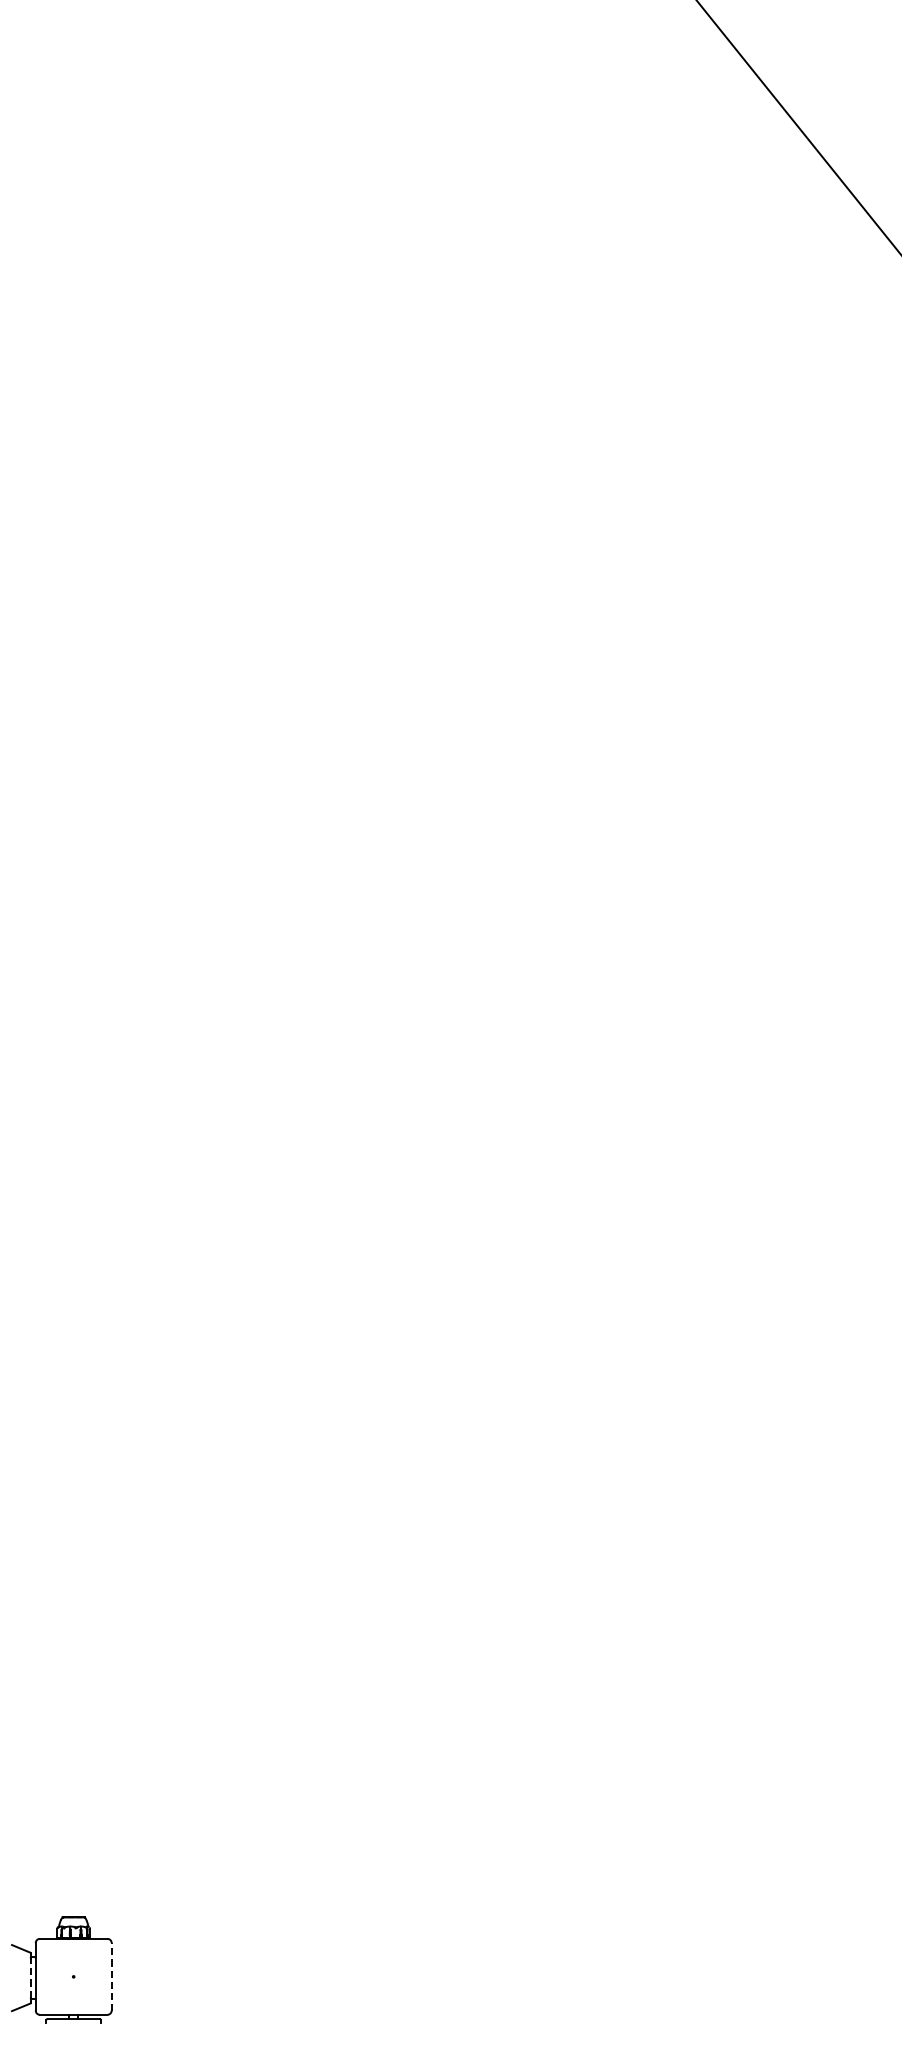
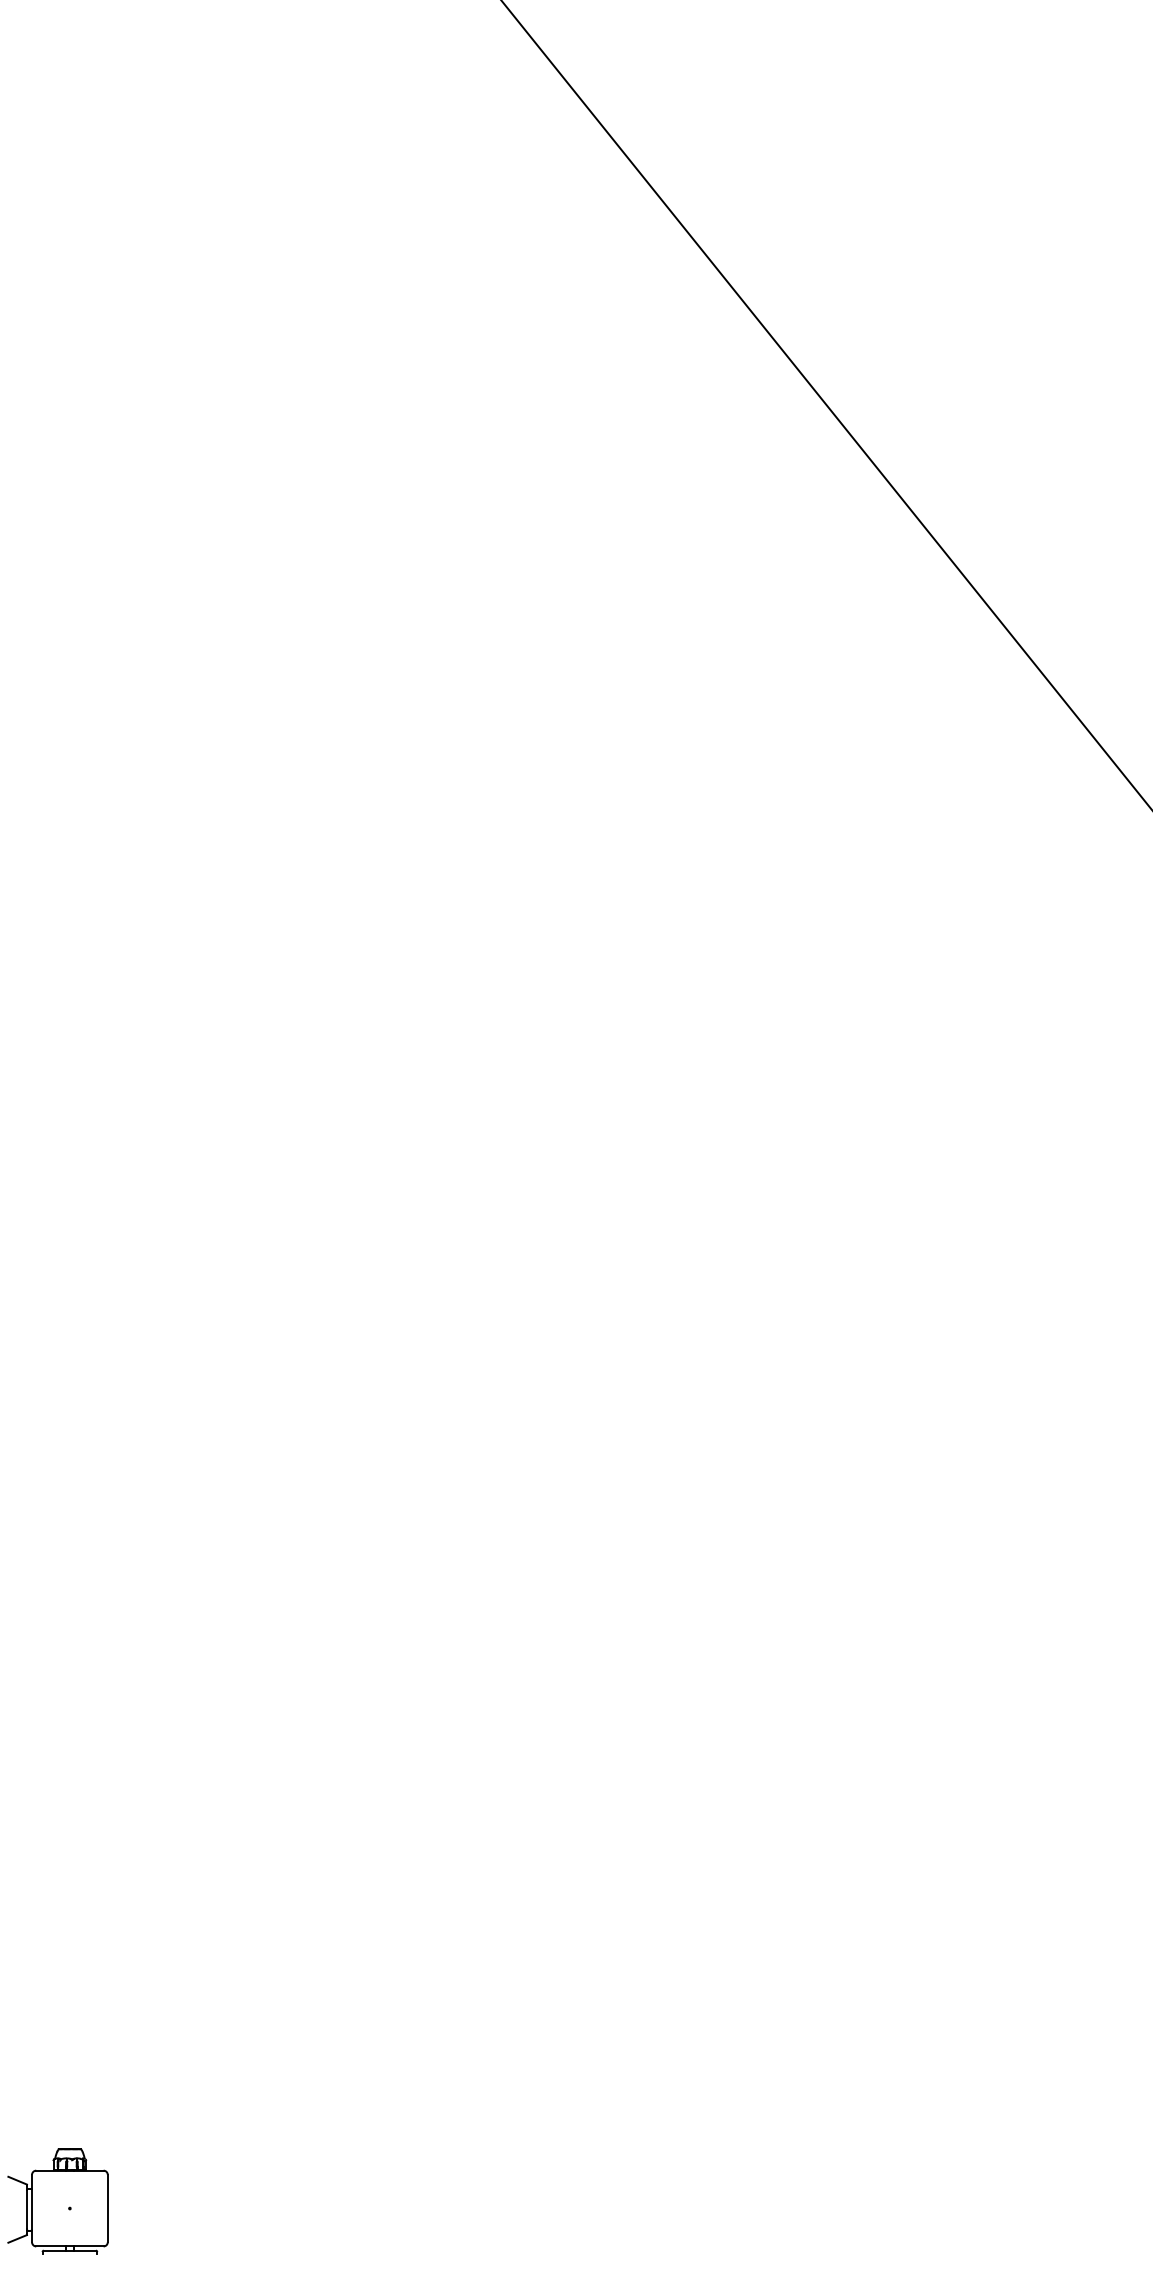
line: (111, 1976) -> (107, 2208), dashed -> solid
line: (30, 1977) -> (26, 2209), dashed -> solid

